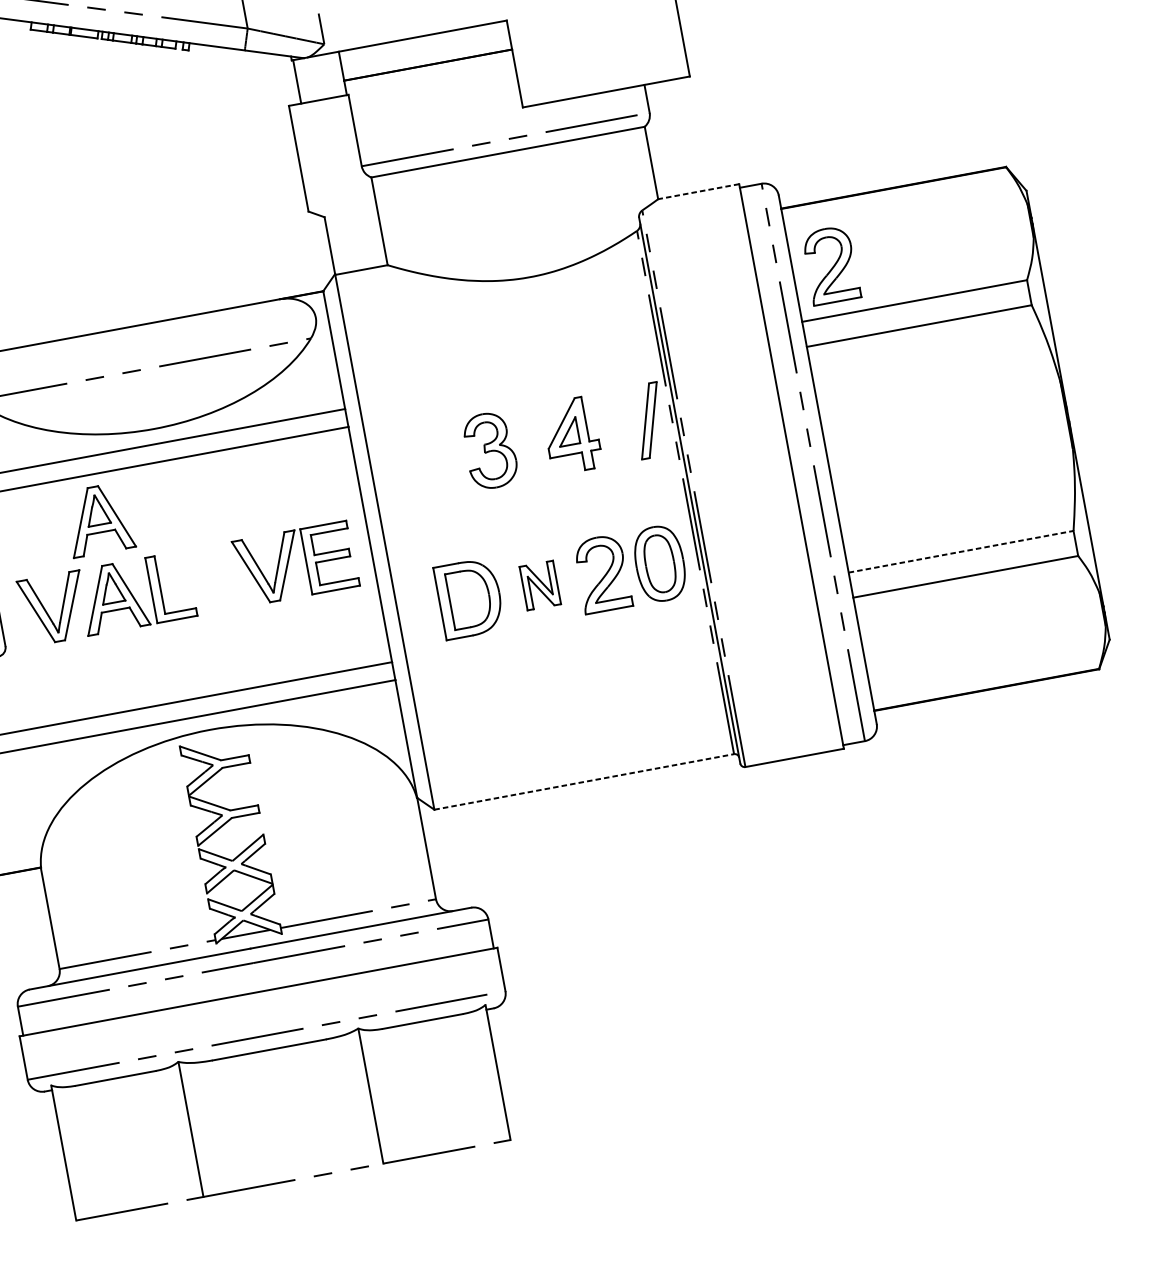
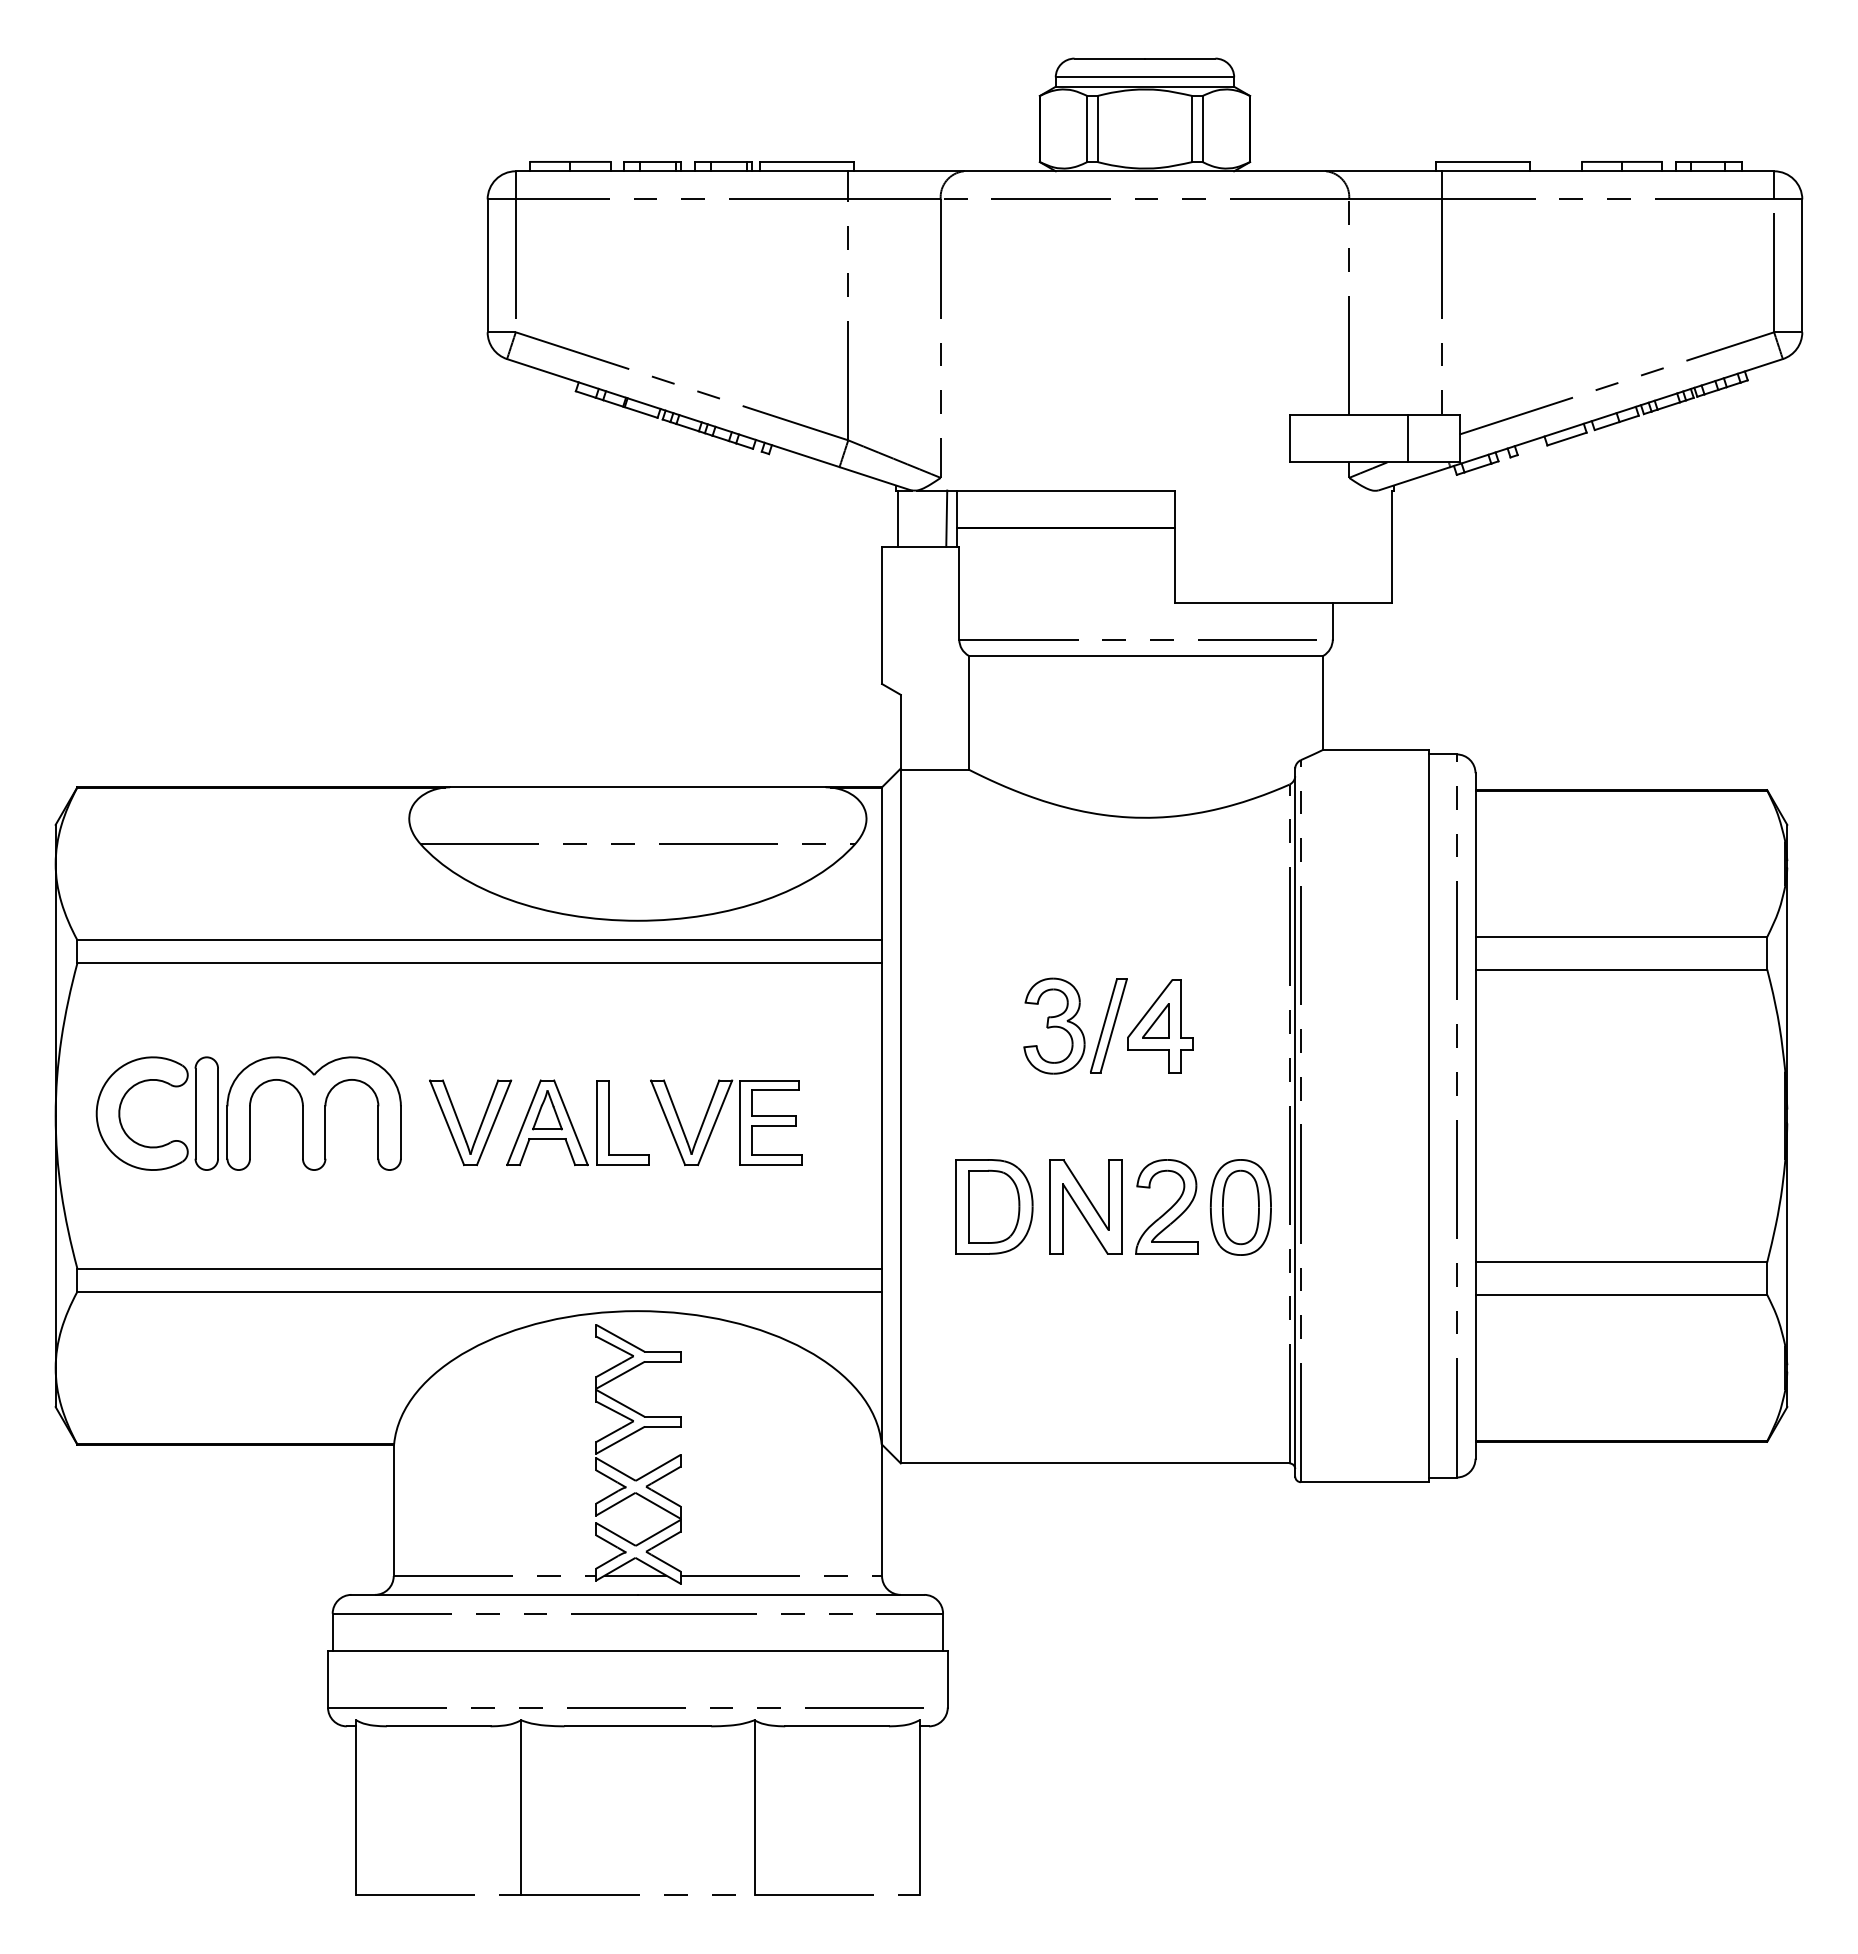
line: (334, 74) -> (946, 518), added
line: (698, 191) -> (1375, 749), dashed -> solid
part: (830, 265) -> (1524, 872), removed
part: (649, 420) -> (1108, 1025), moved
part: (98, 519) -> (547, 1021), removed
line: (961, 551) -> (1621, 1262), dashed -> solid
part: (289, 560) -> (718, 1117), moved
part: (540, 585) -> (1085, 1206), size x1.67
line: (584, 781) -> (1095, 1463), dashed -> solid

